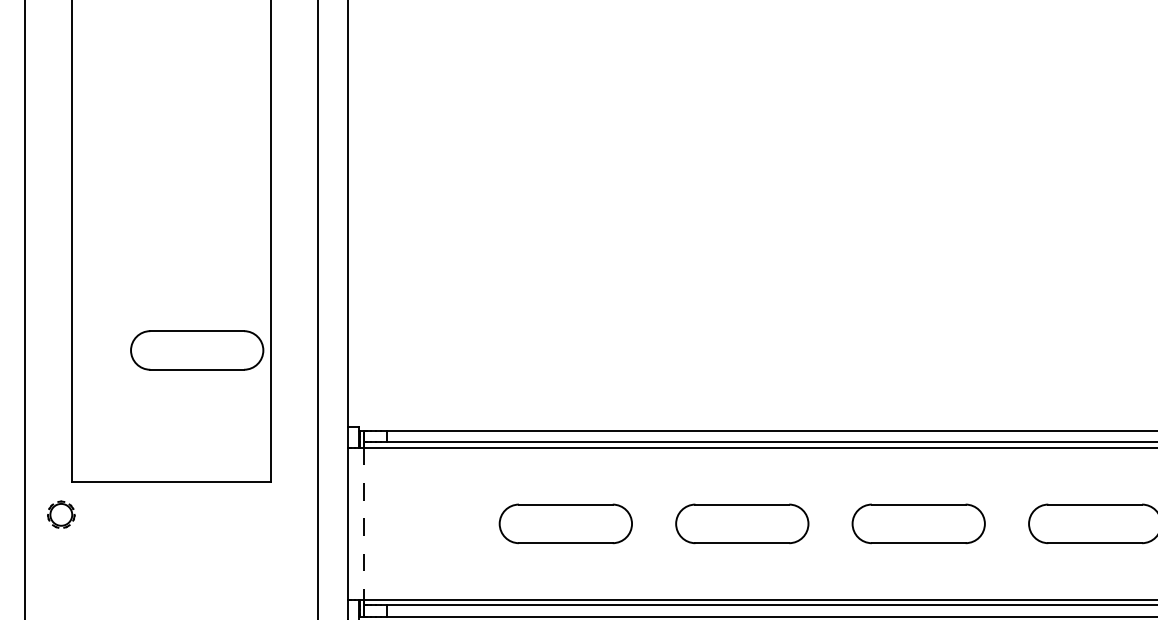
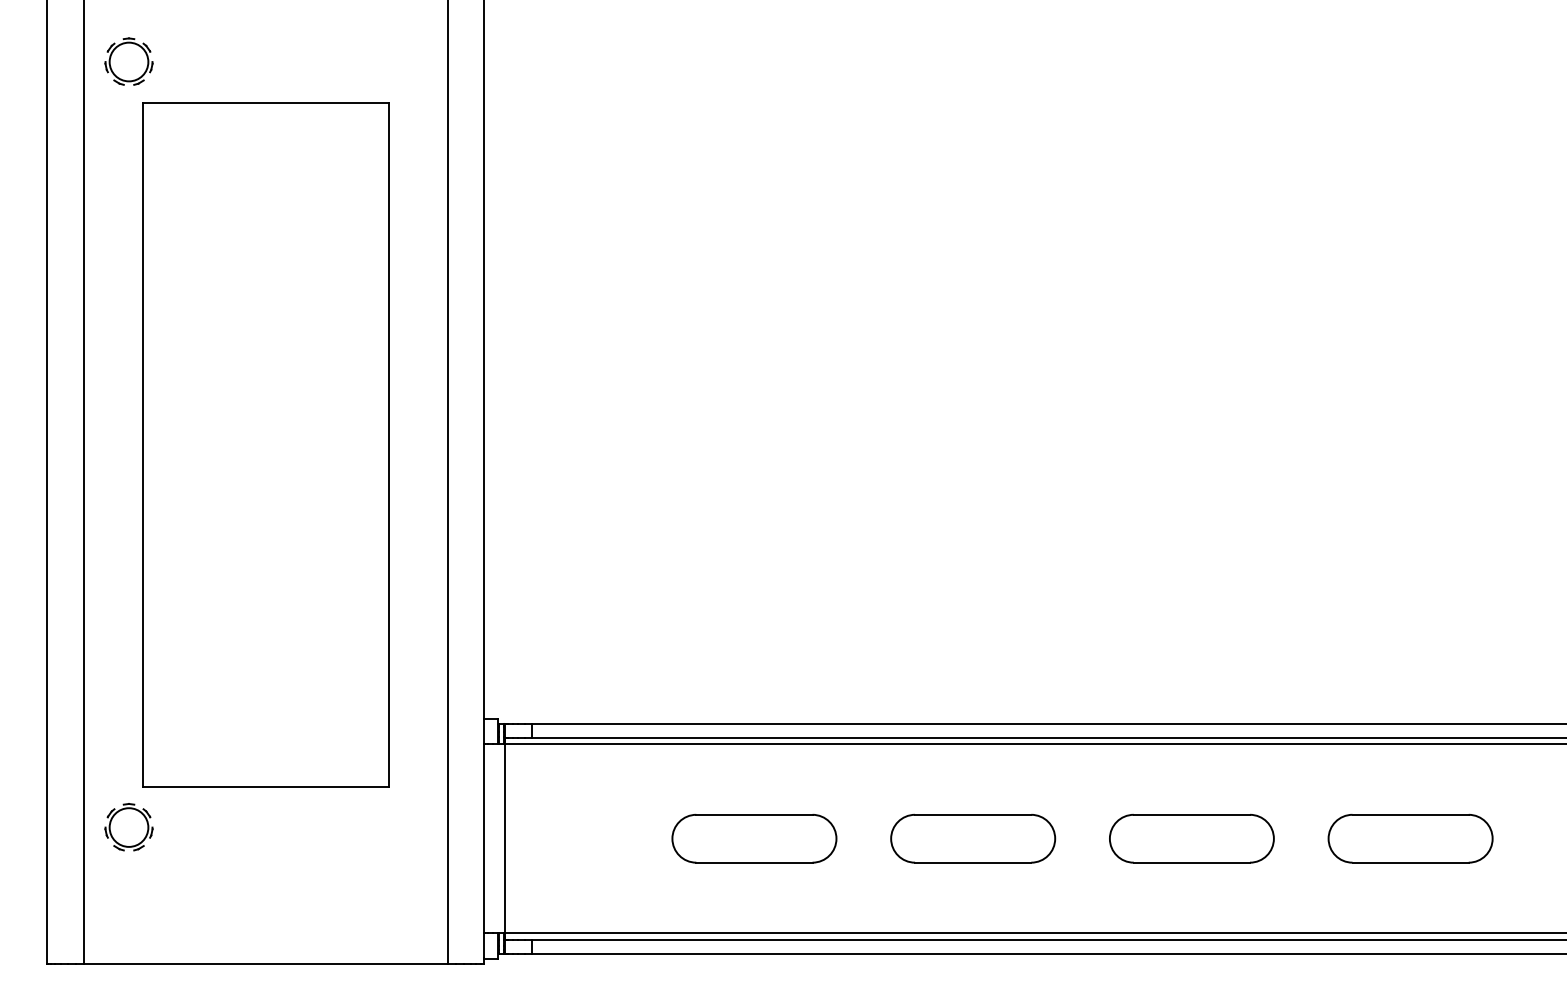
part: (197, 350) -> (297, 623), removed
part: (60, 514) -> (128, 827), size x1.43
line: (364, 524) -> (504, 839), dashed -> solid

